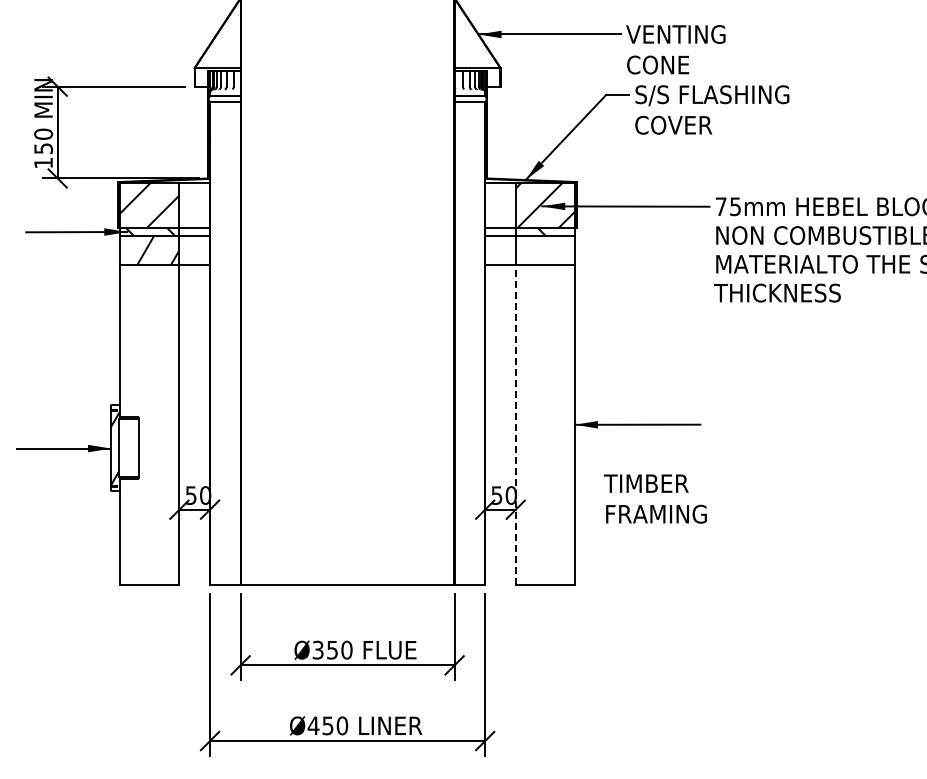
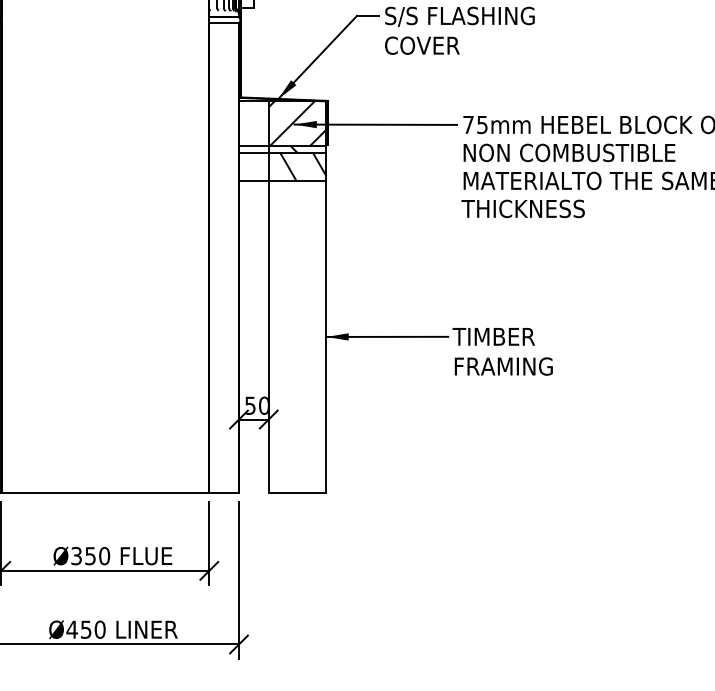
hatch: (551, 249) -> (303, 166), added
line: (515, 424) -> (268, 336), dashed -> solid
text: (654, 498) -> (501, 351), moved

